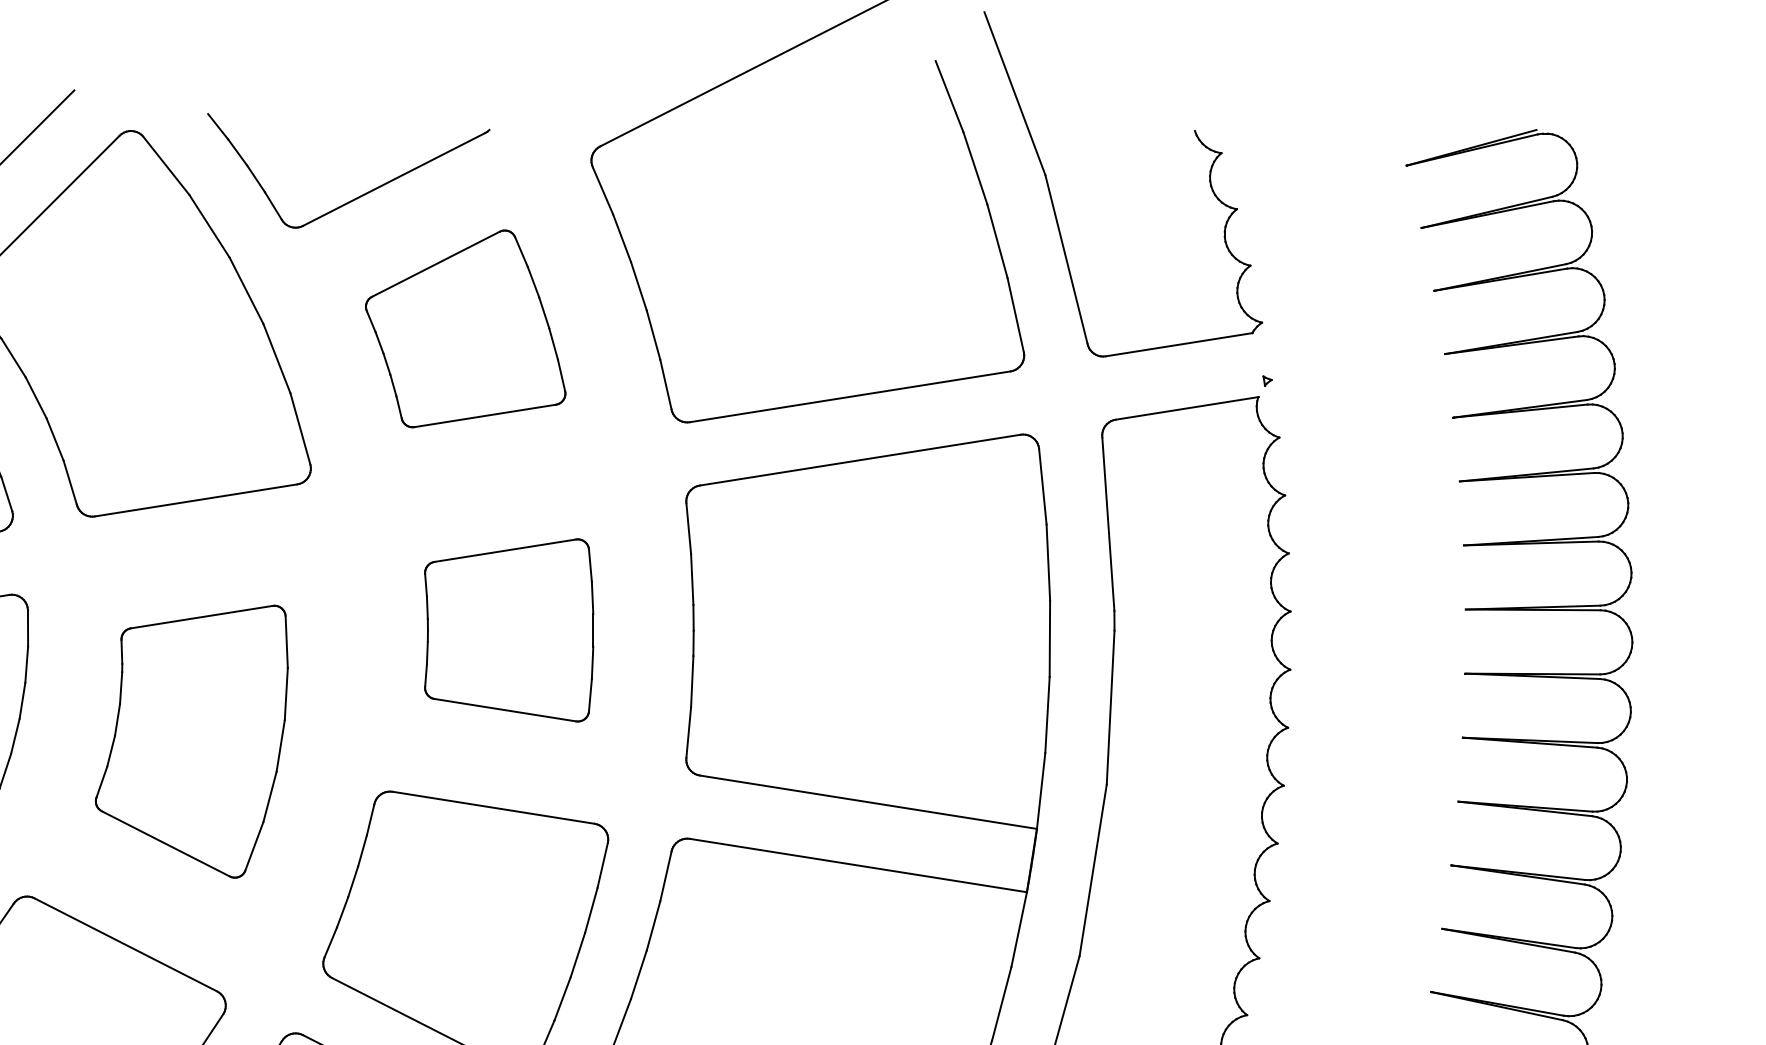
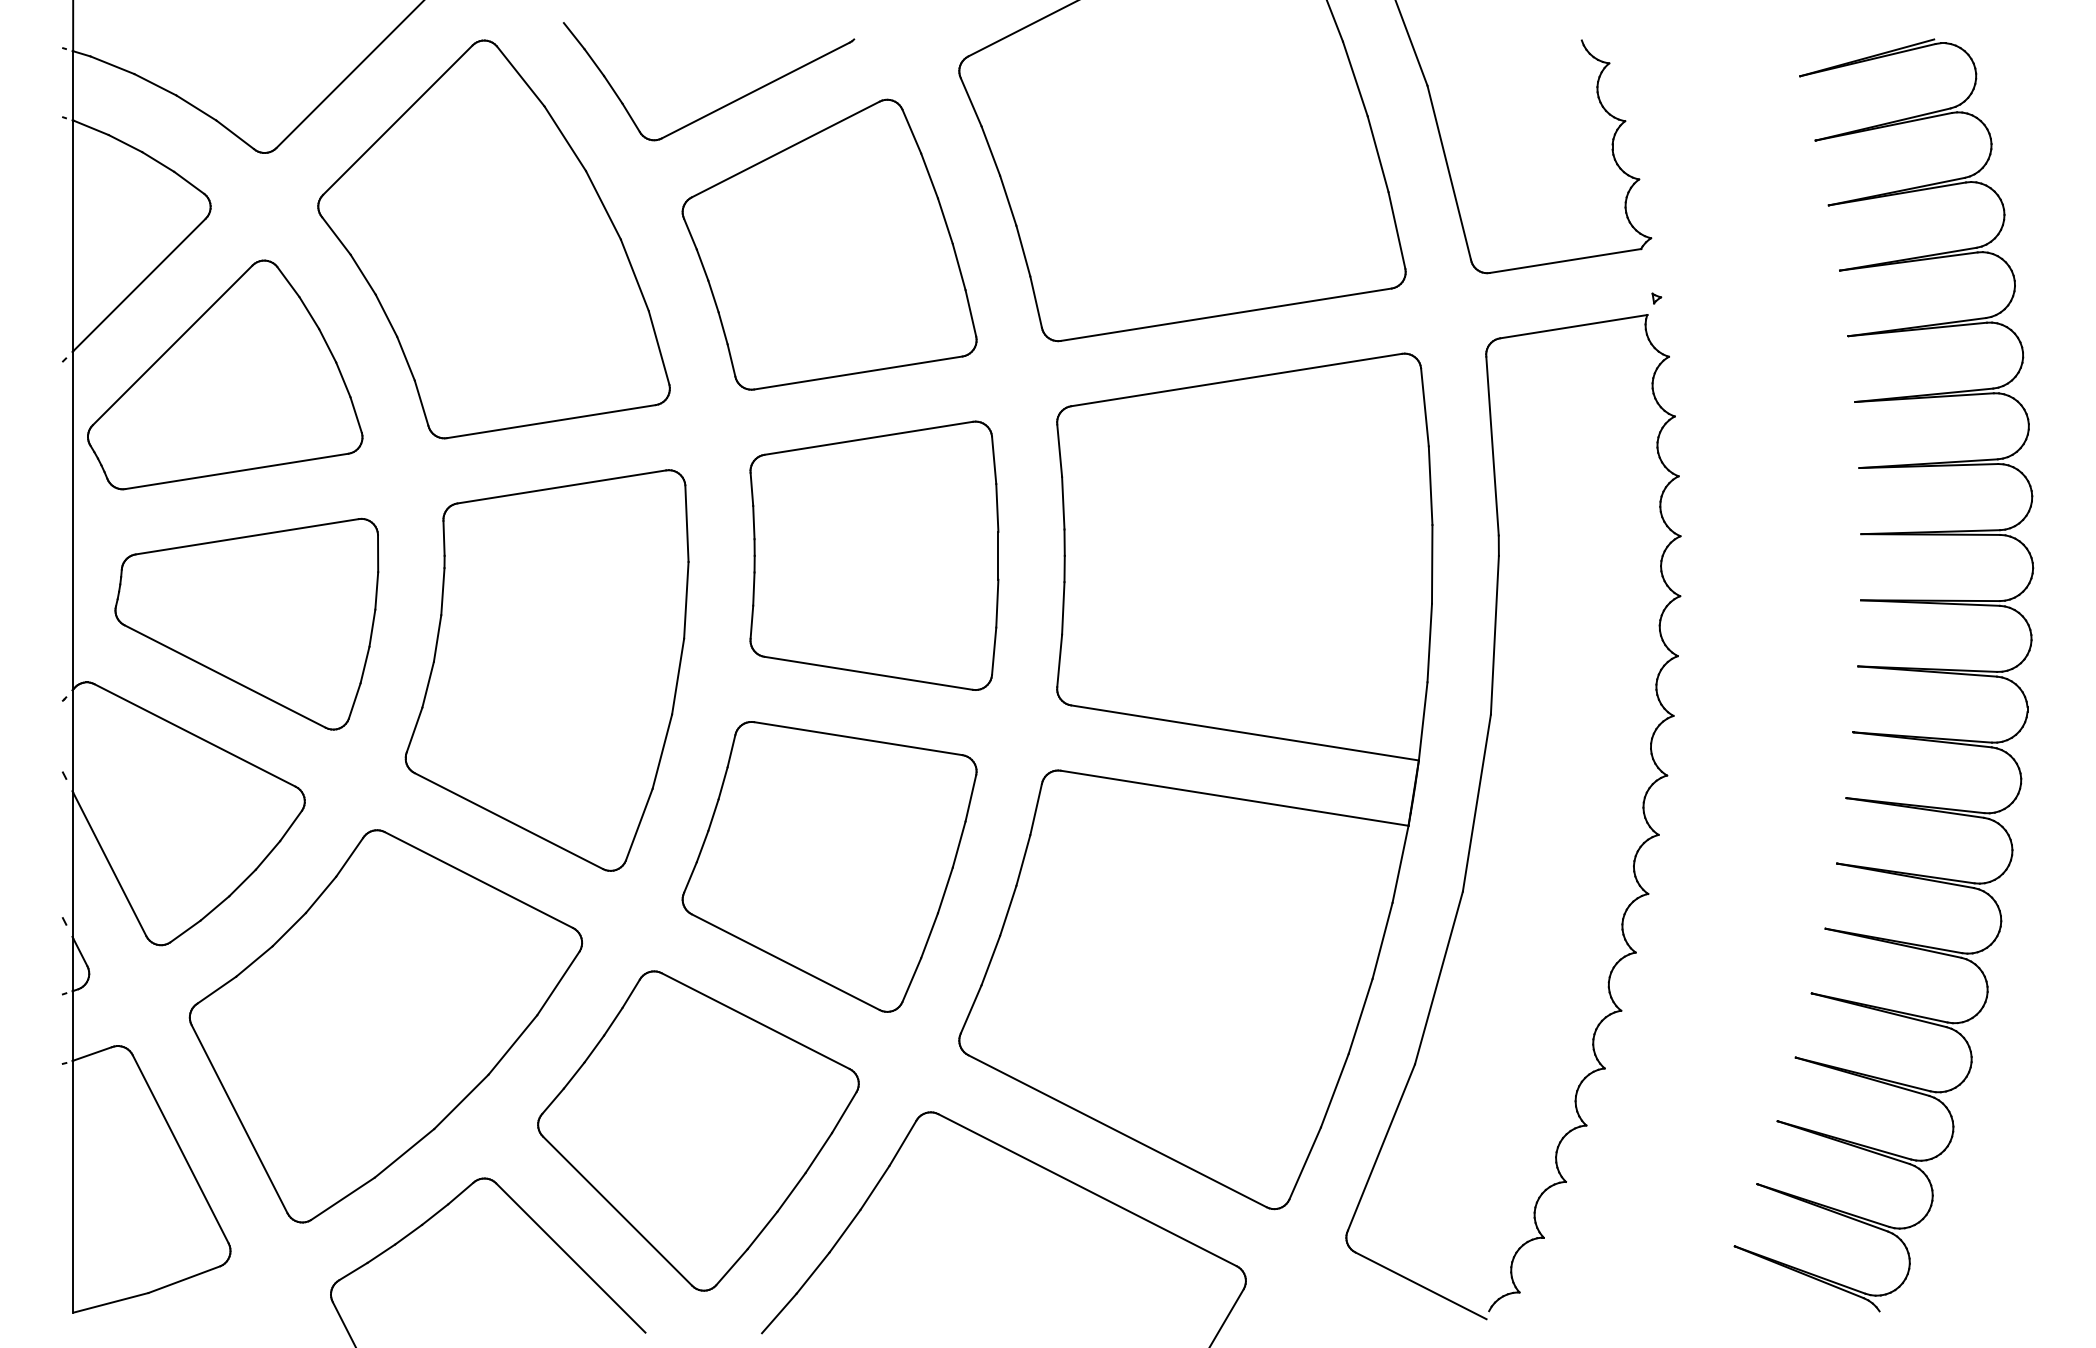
part: (465, 328) -> (829, 244), size x1.43
part: (509, 630) -> (874, 555), size x1.43
part: (191, 741) -> (546, 670), size x1.43

